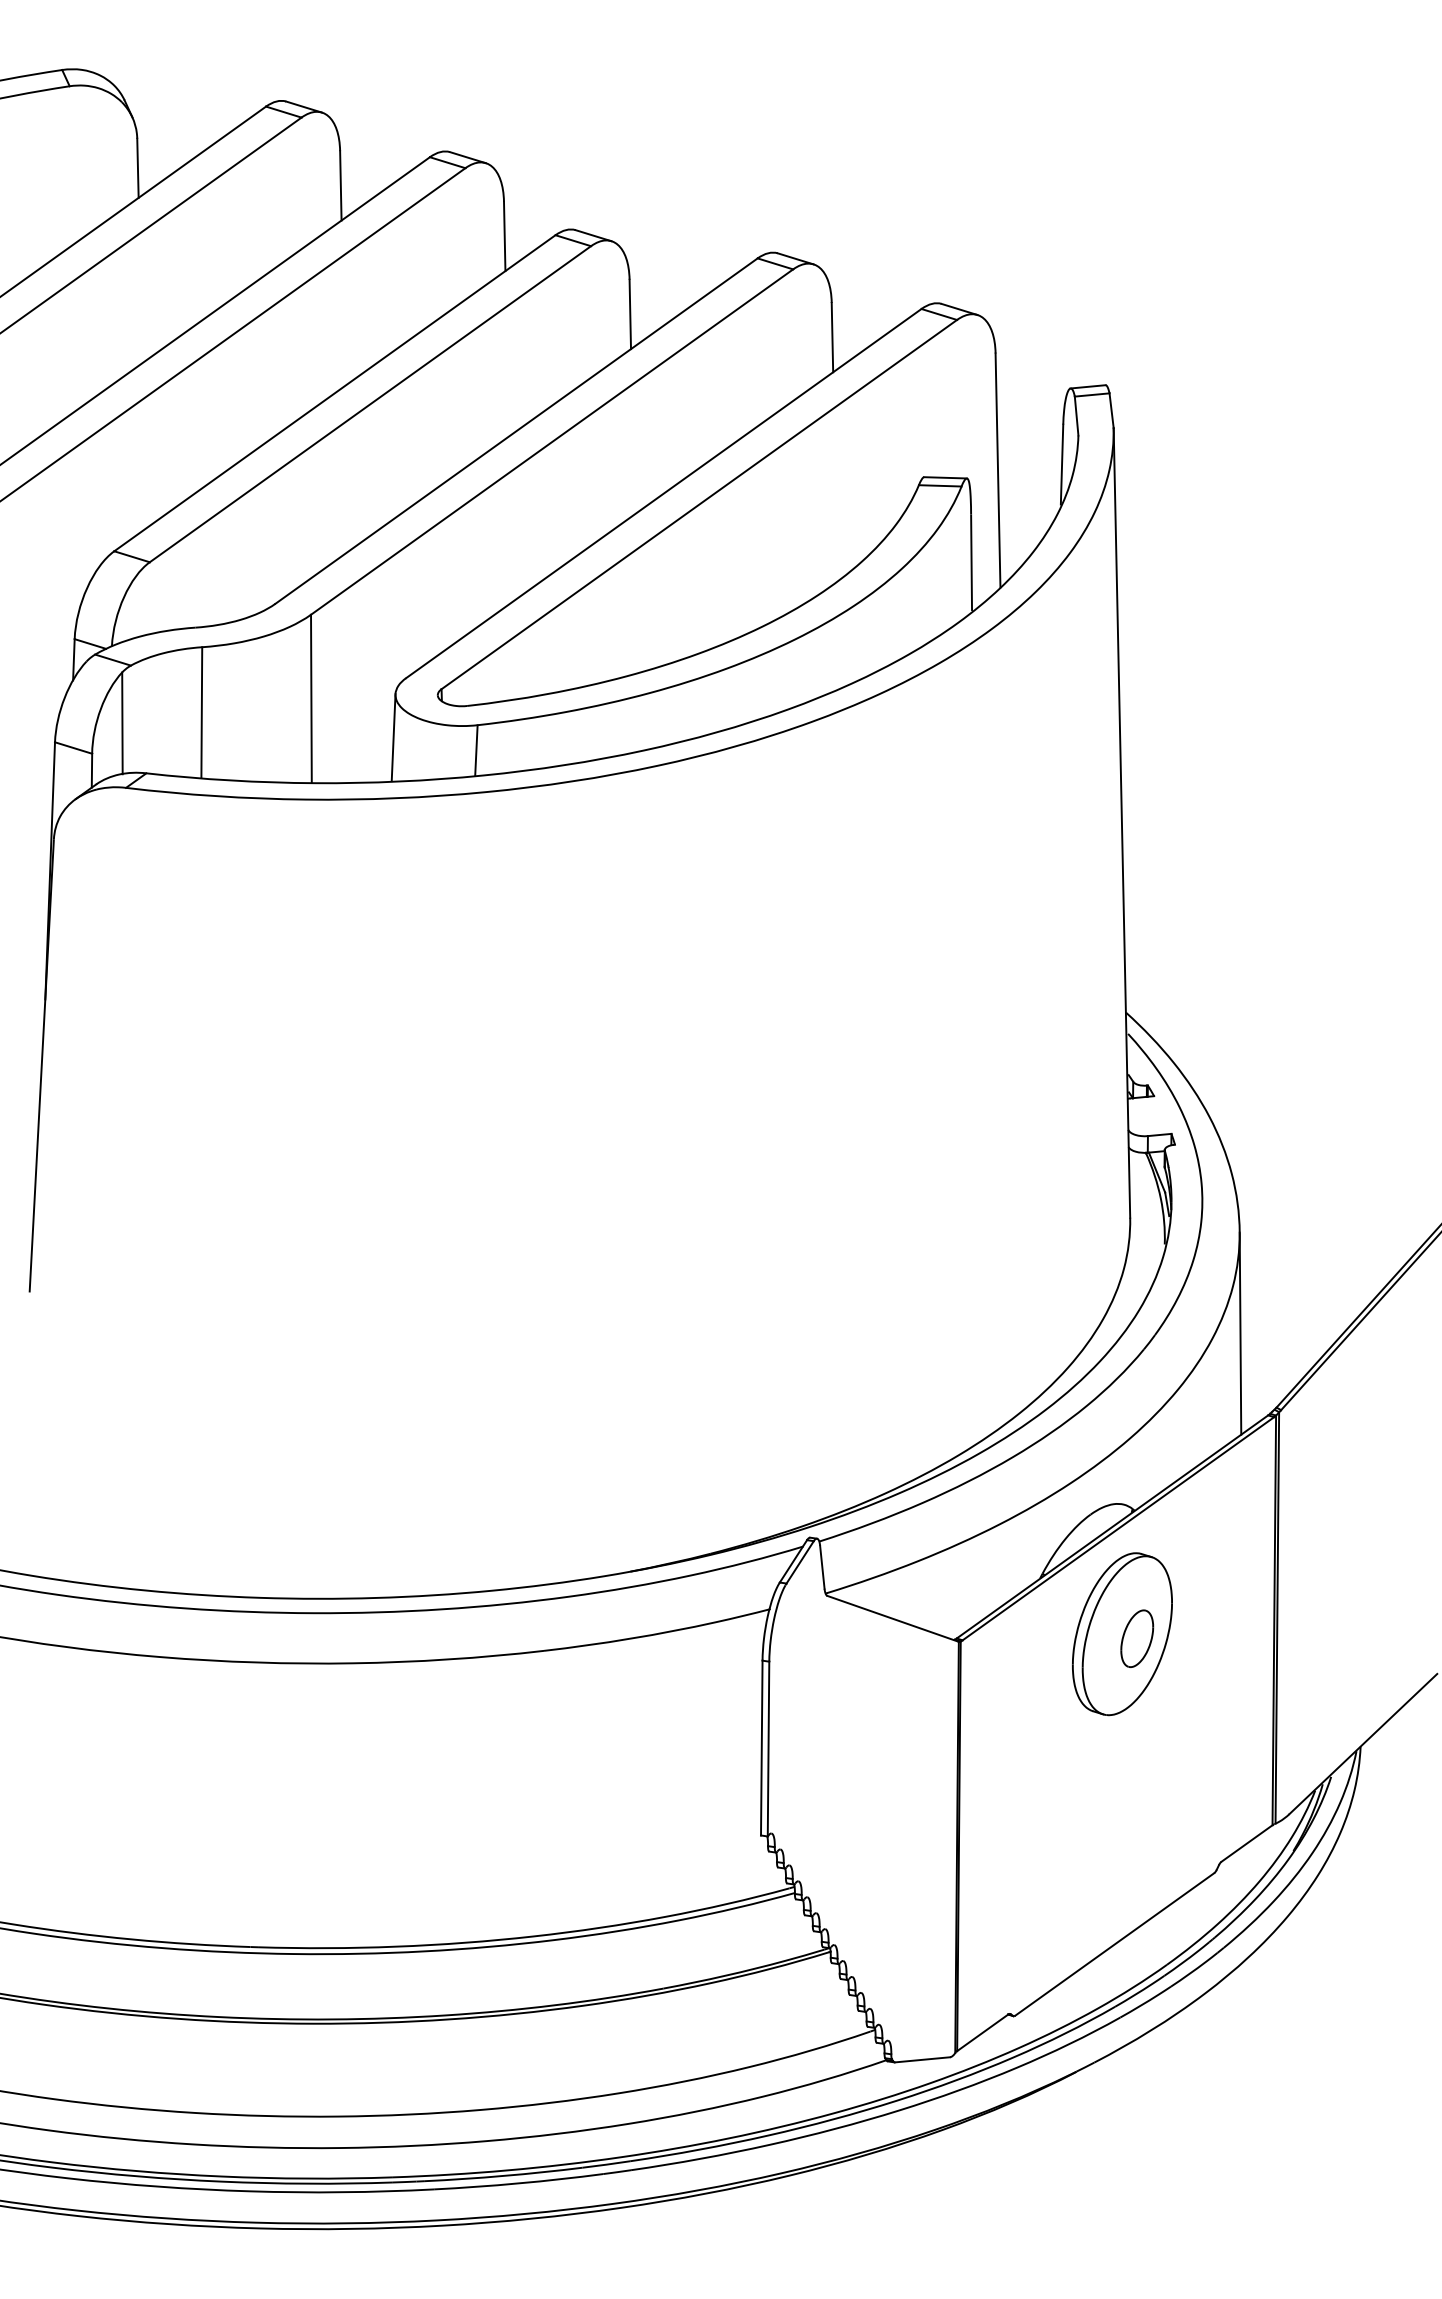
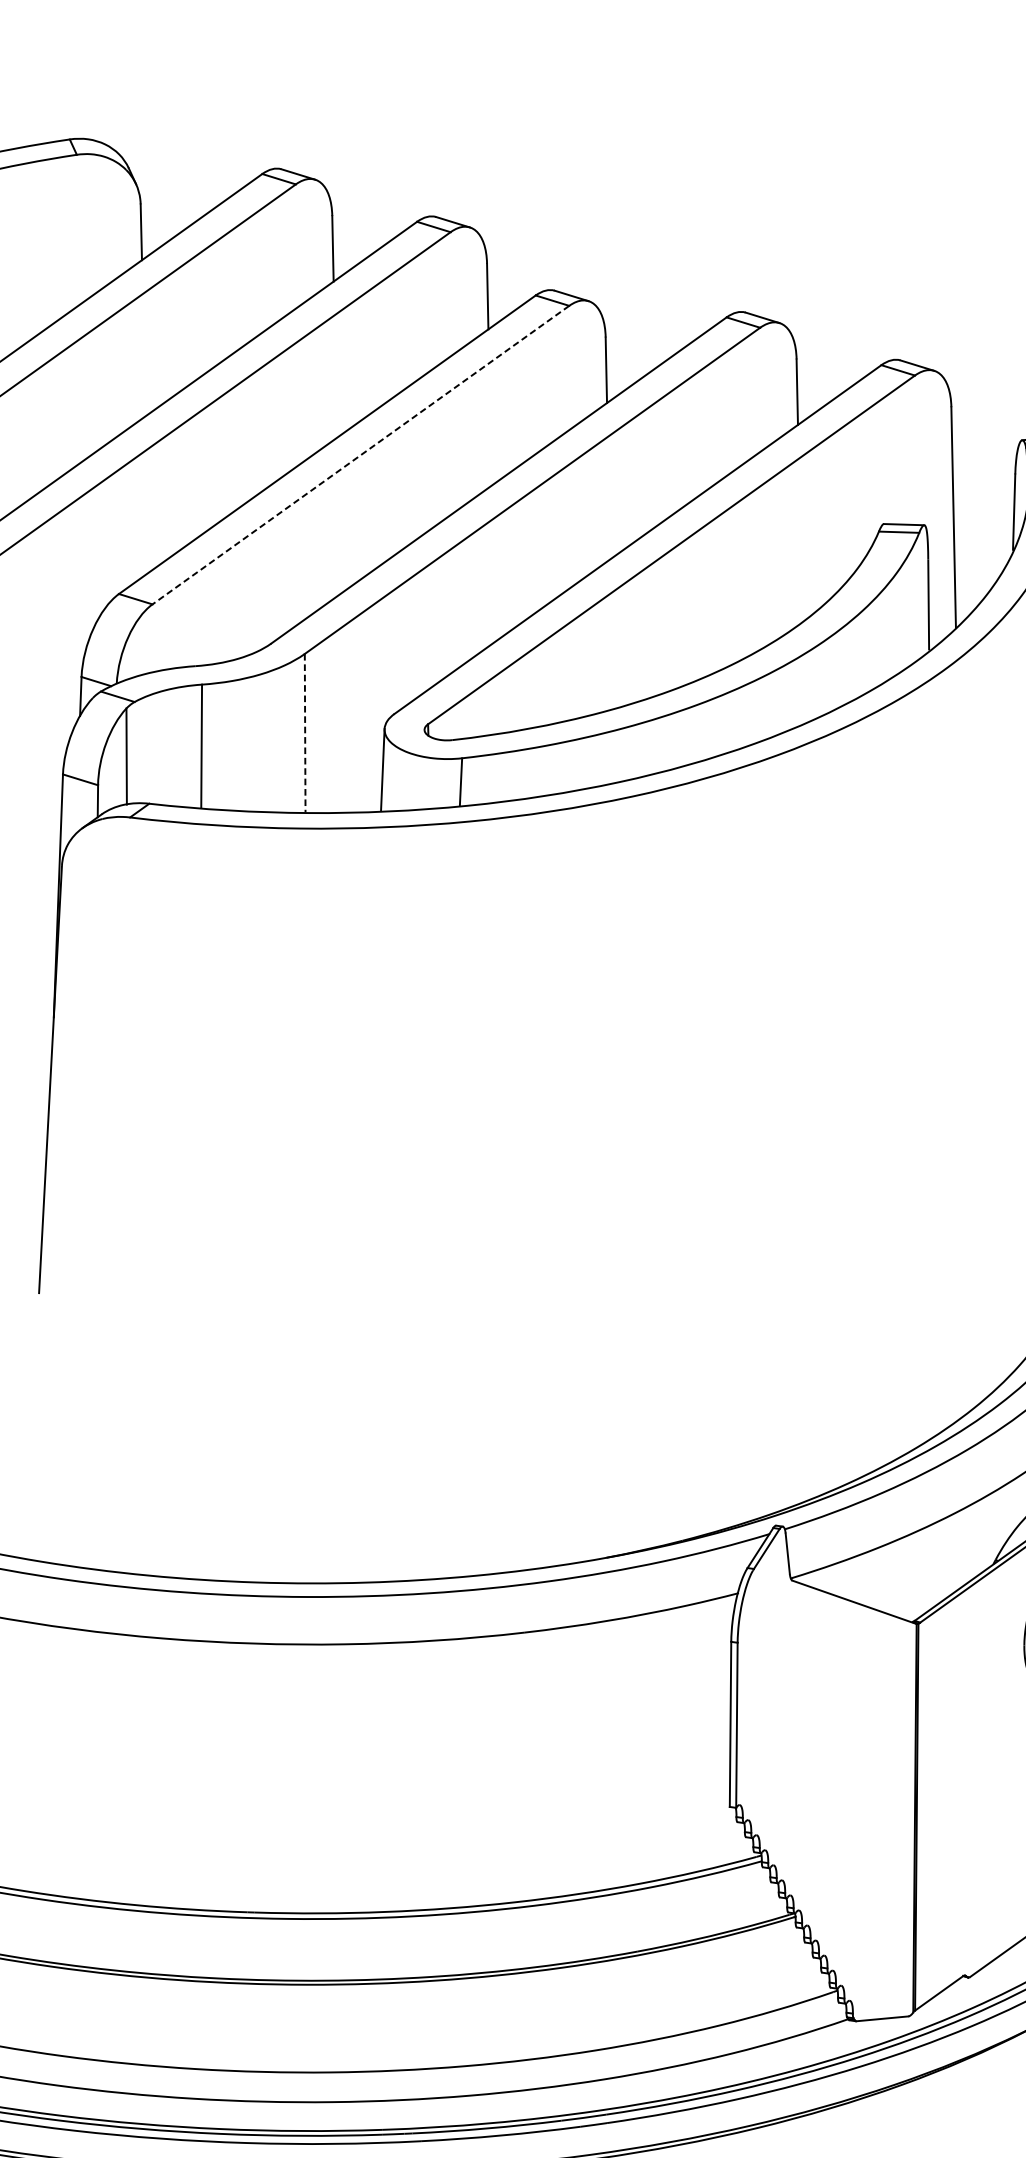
line: (370, 404) -> (360, 455), solid -> dashed
line: (311, 698) -> (305, 733), solid -> dashed

